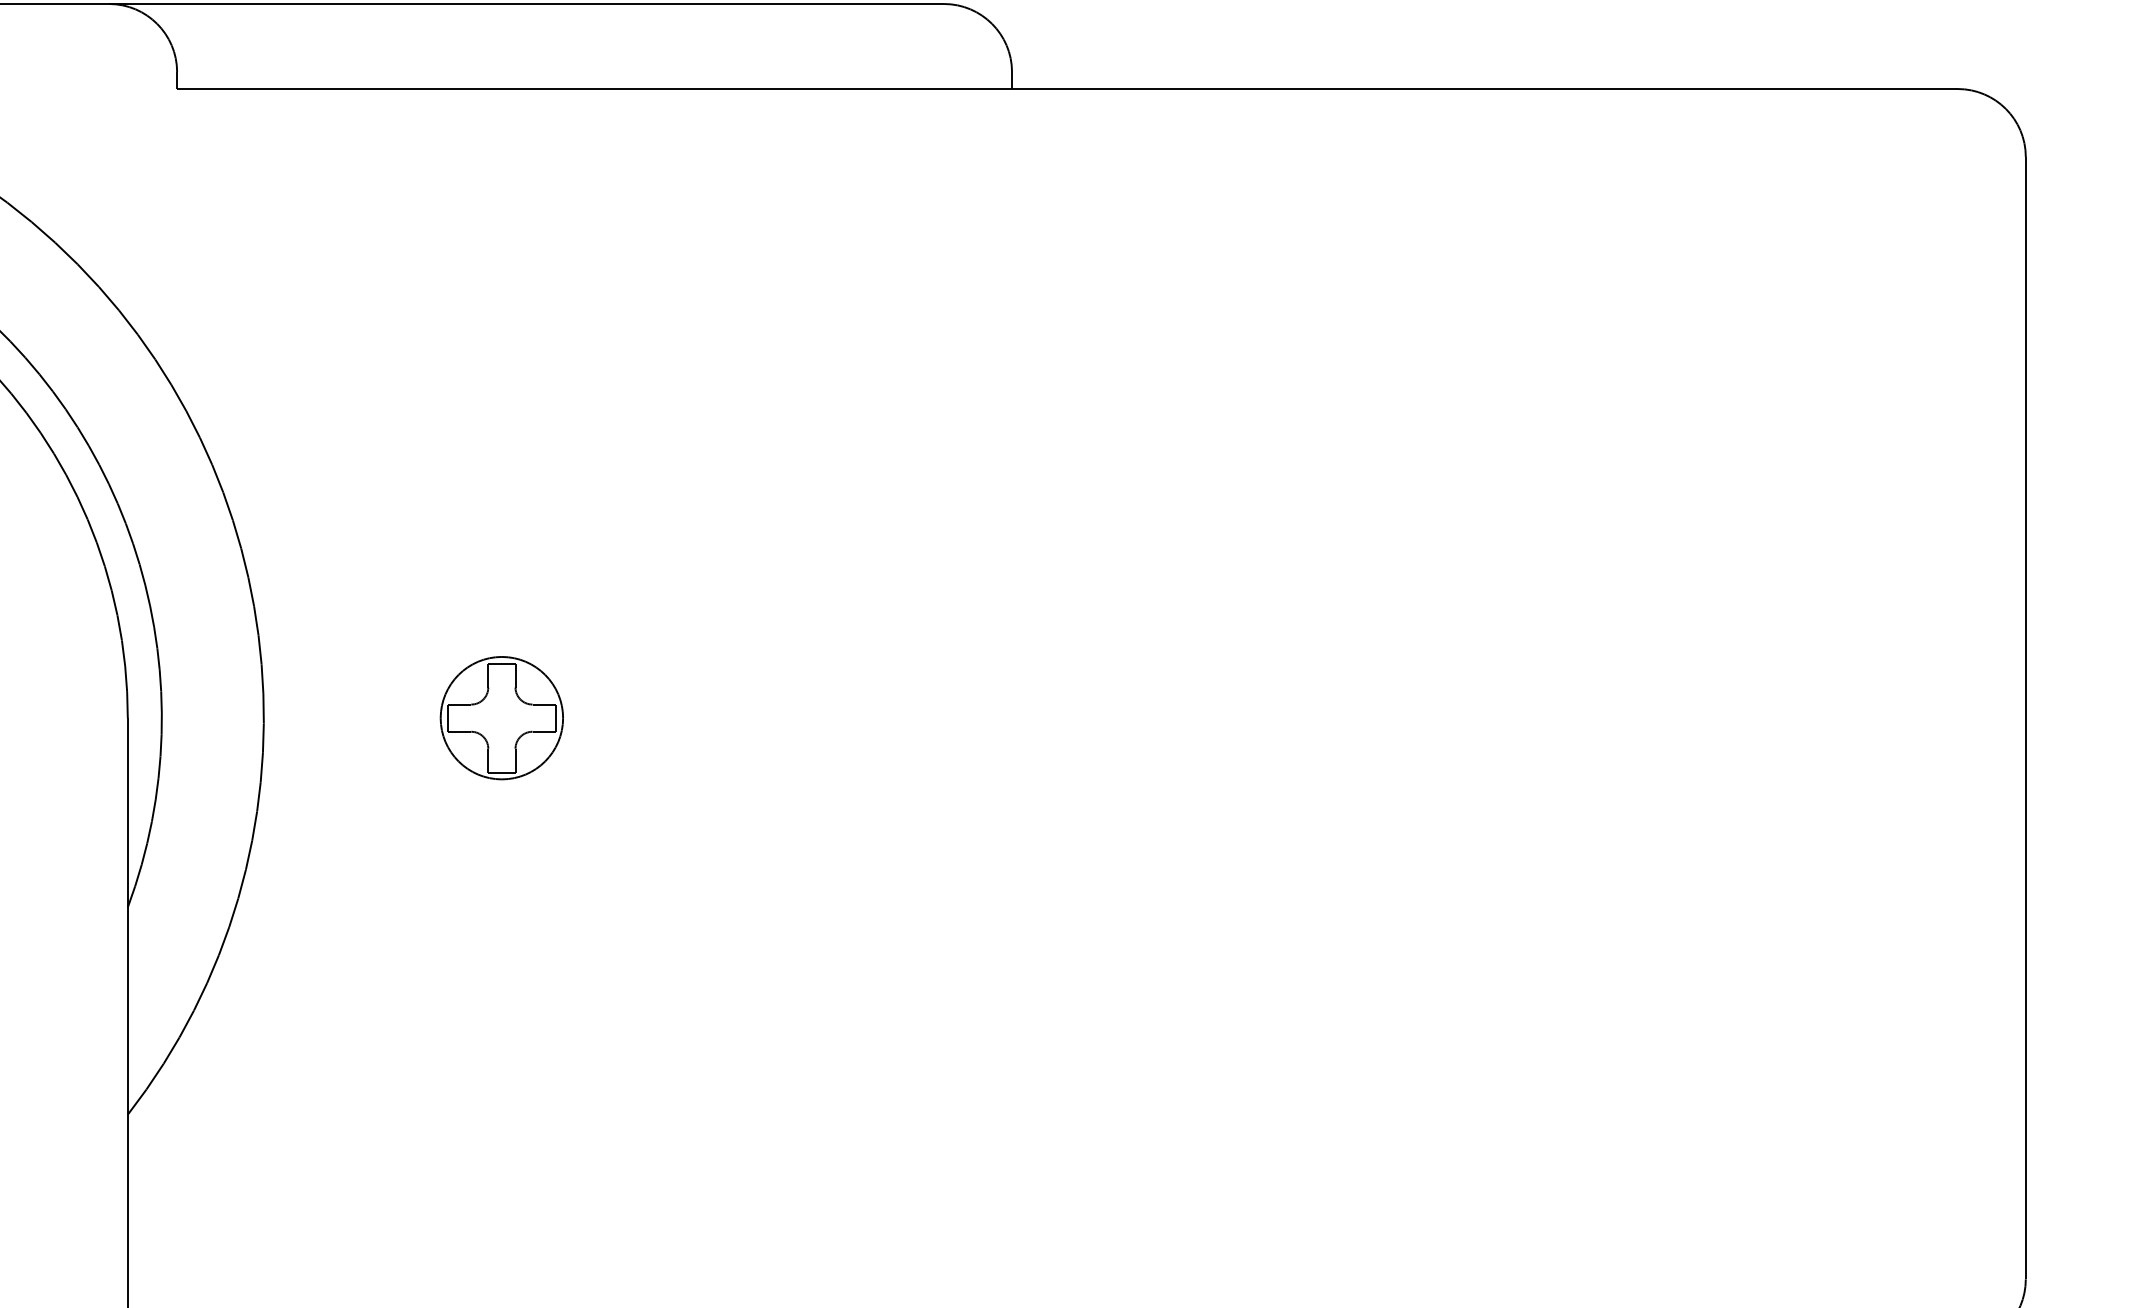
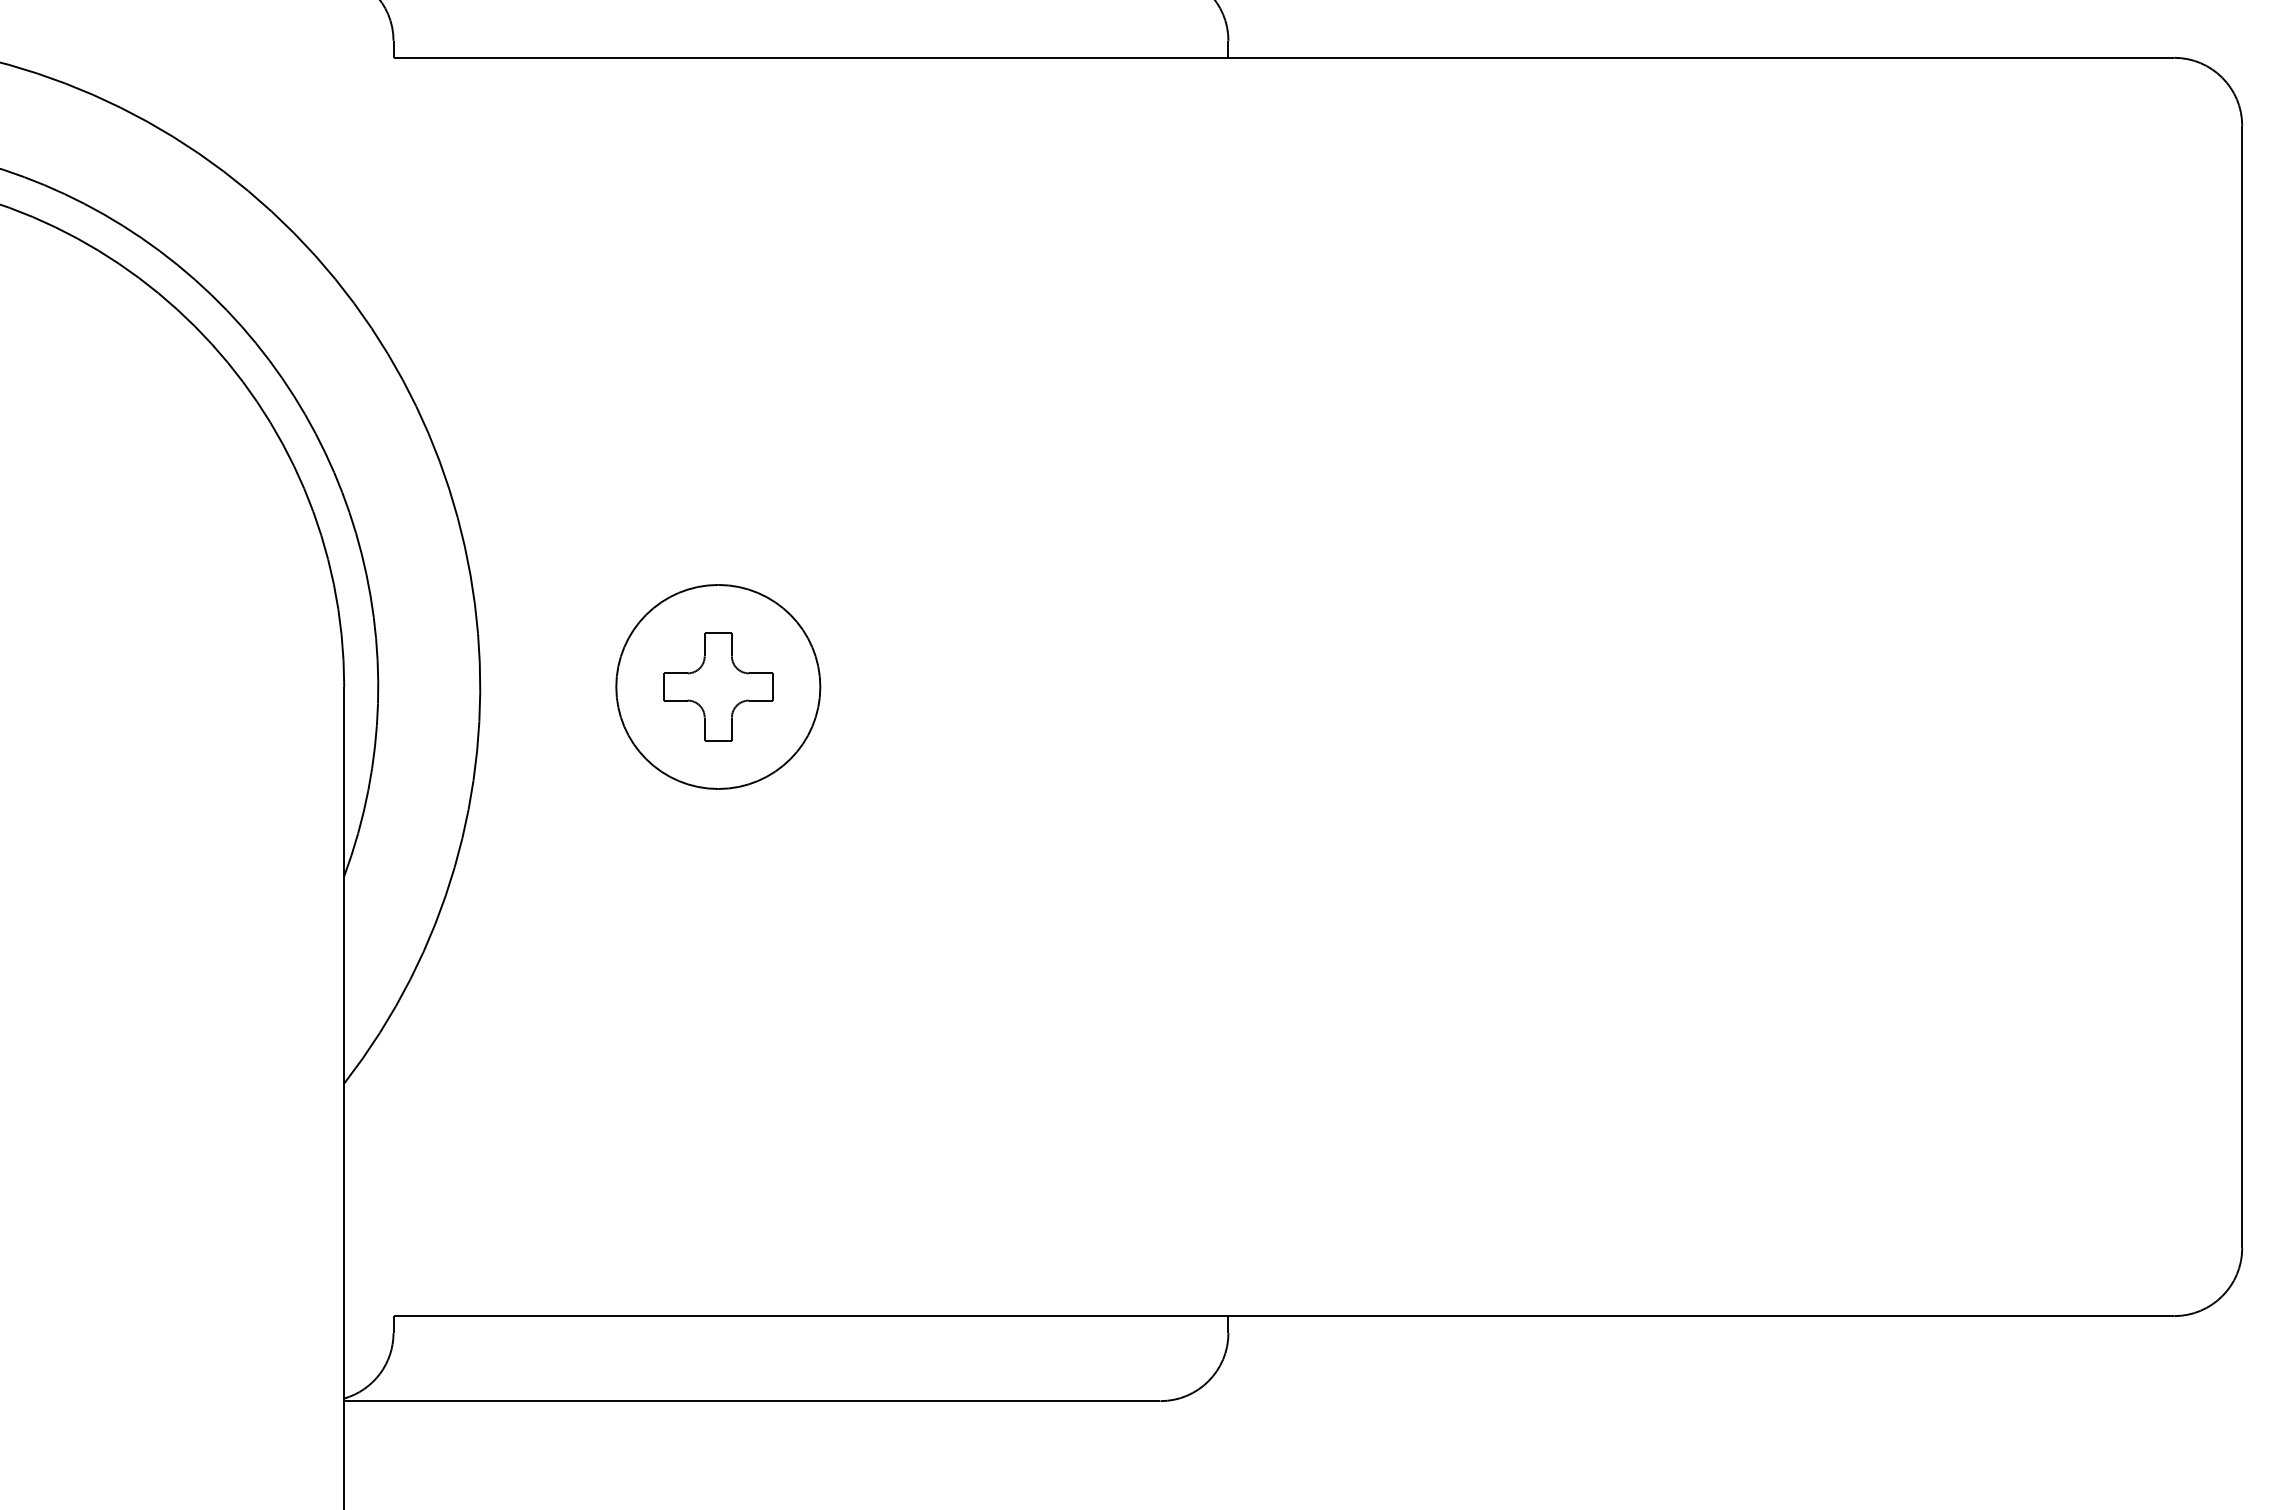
circle: (502, 717) -> (718, 686), size x1.67

